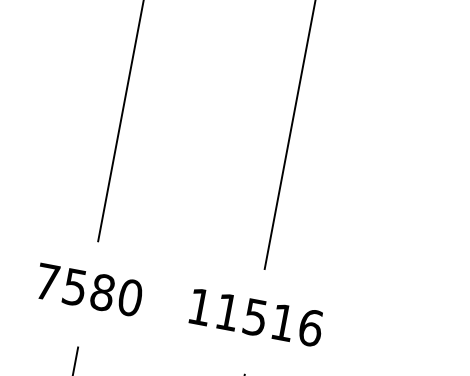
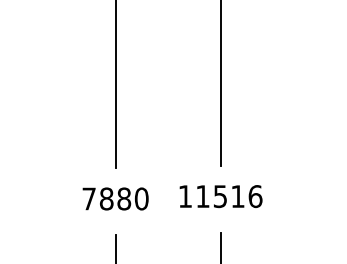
text: (74, 286) -> (106, 198), 7580 -> 7880

